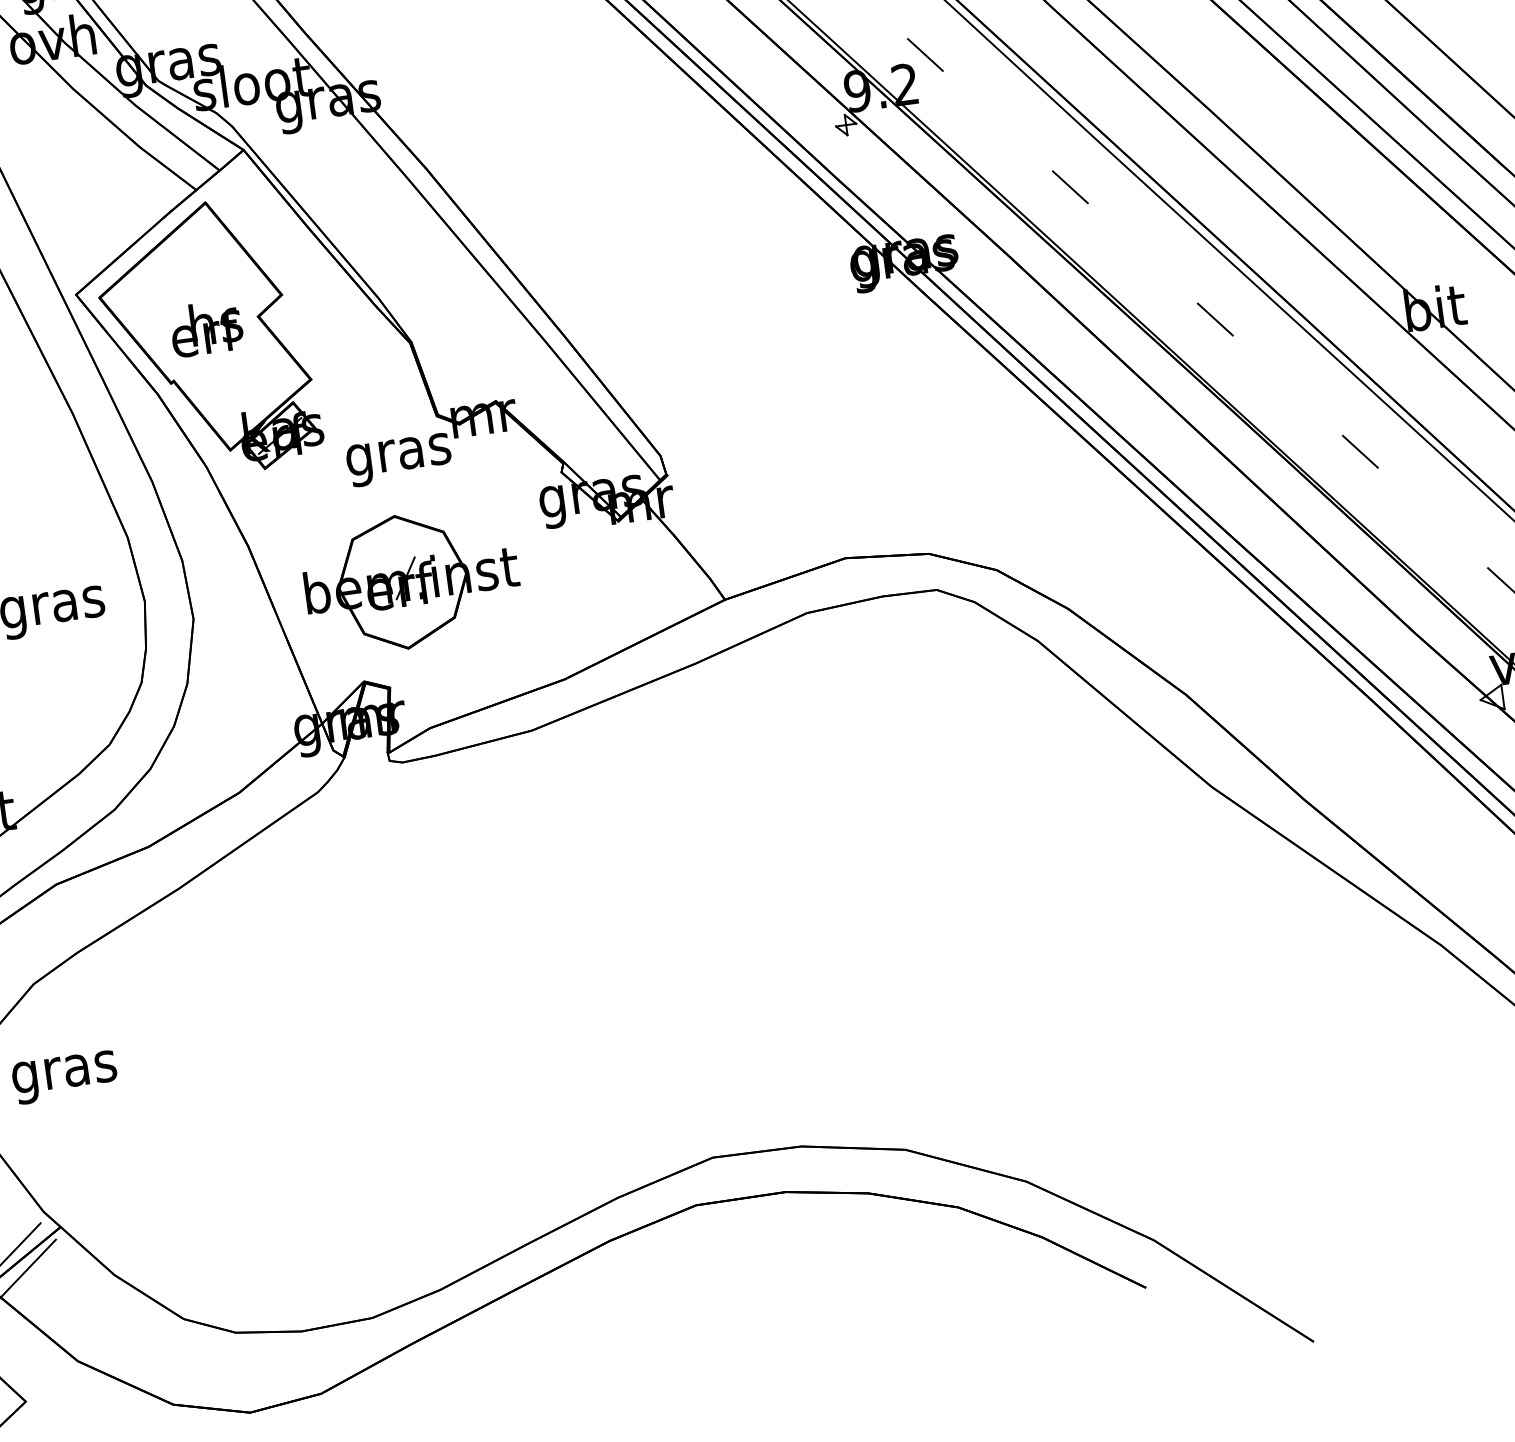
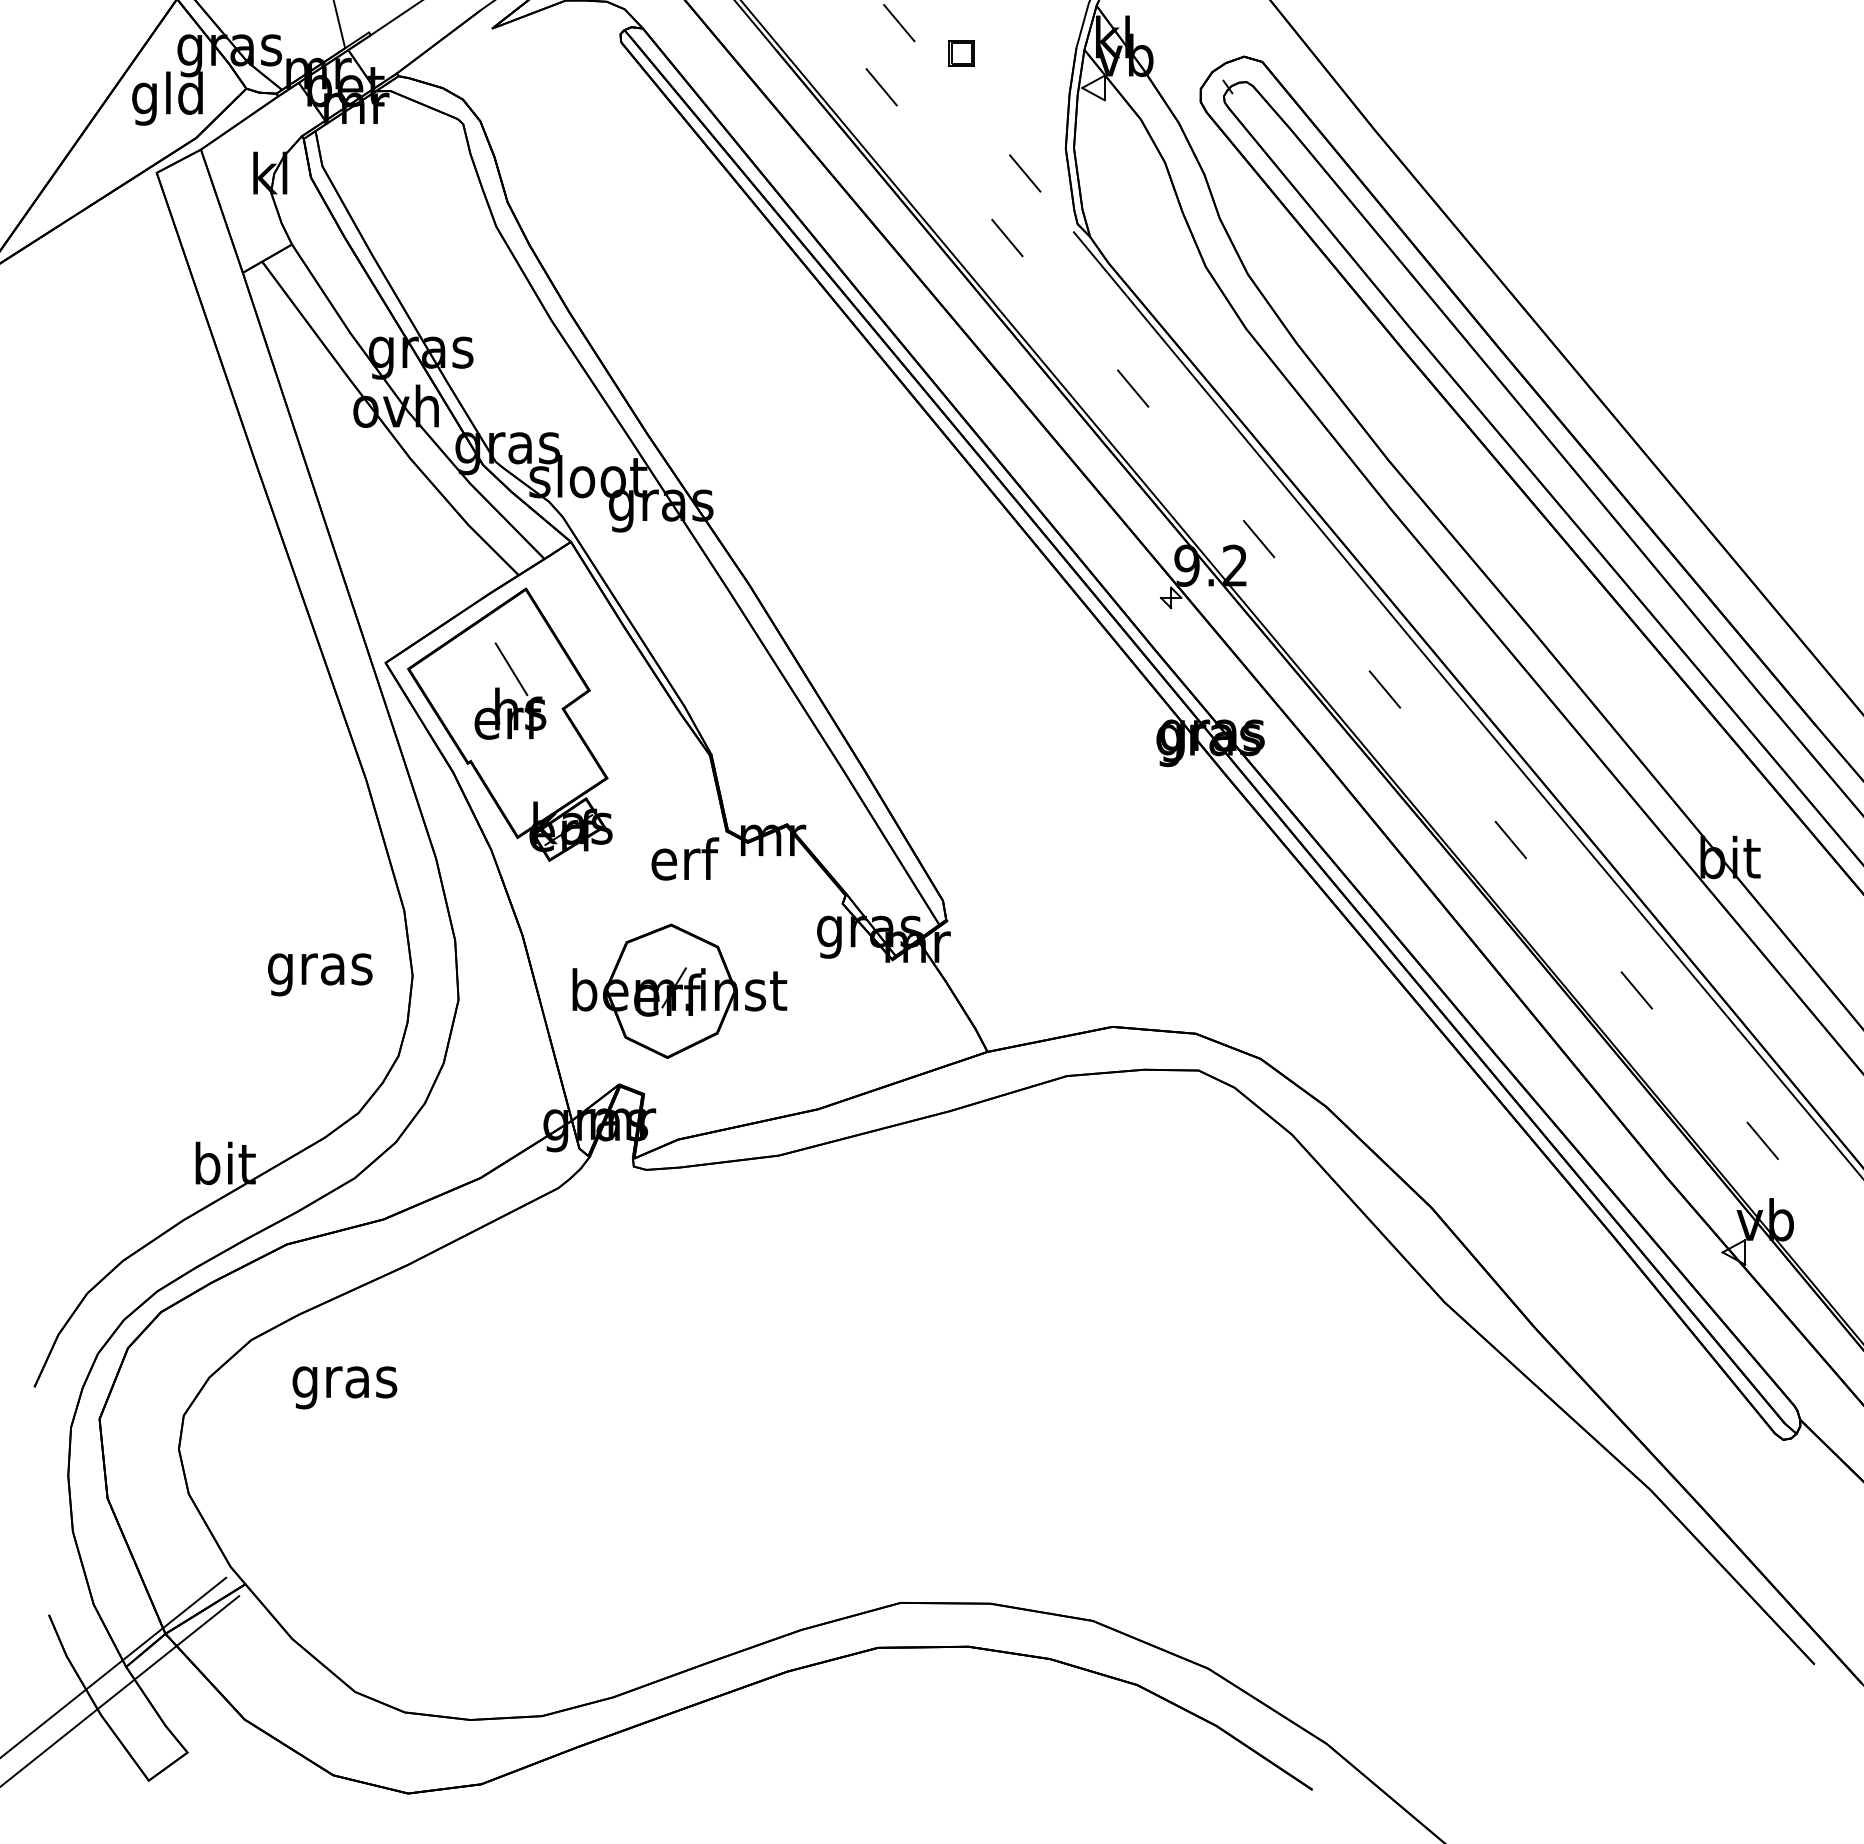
line: (201, 284) -> (511, 669), added
text: (398, 454) -> (683, 864), gras -> erf
text: (64, 1077) -> (344, 1387), moved

